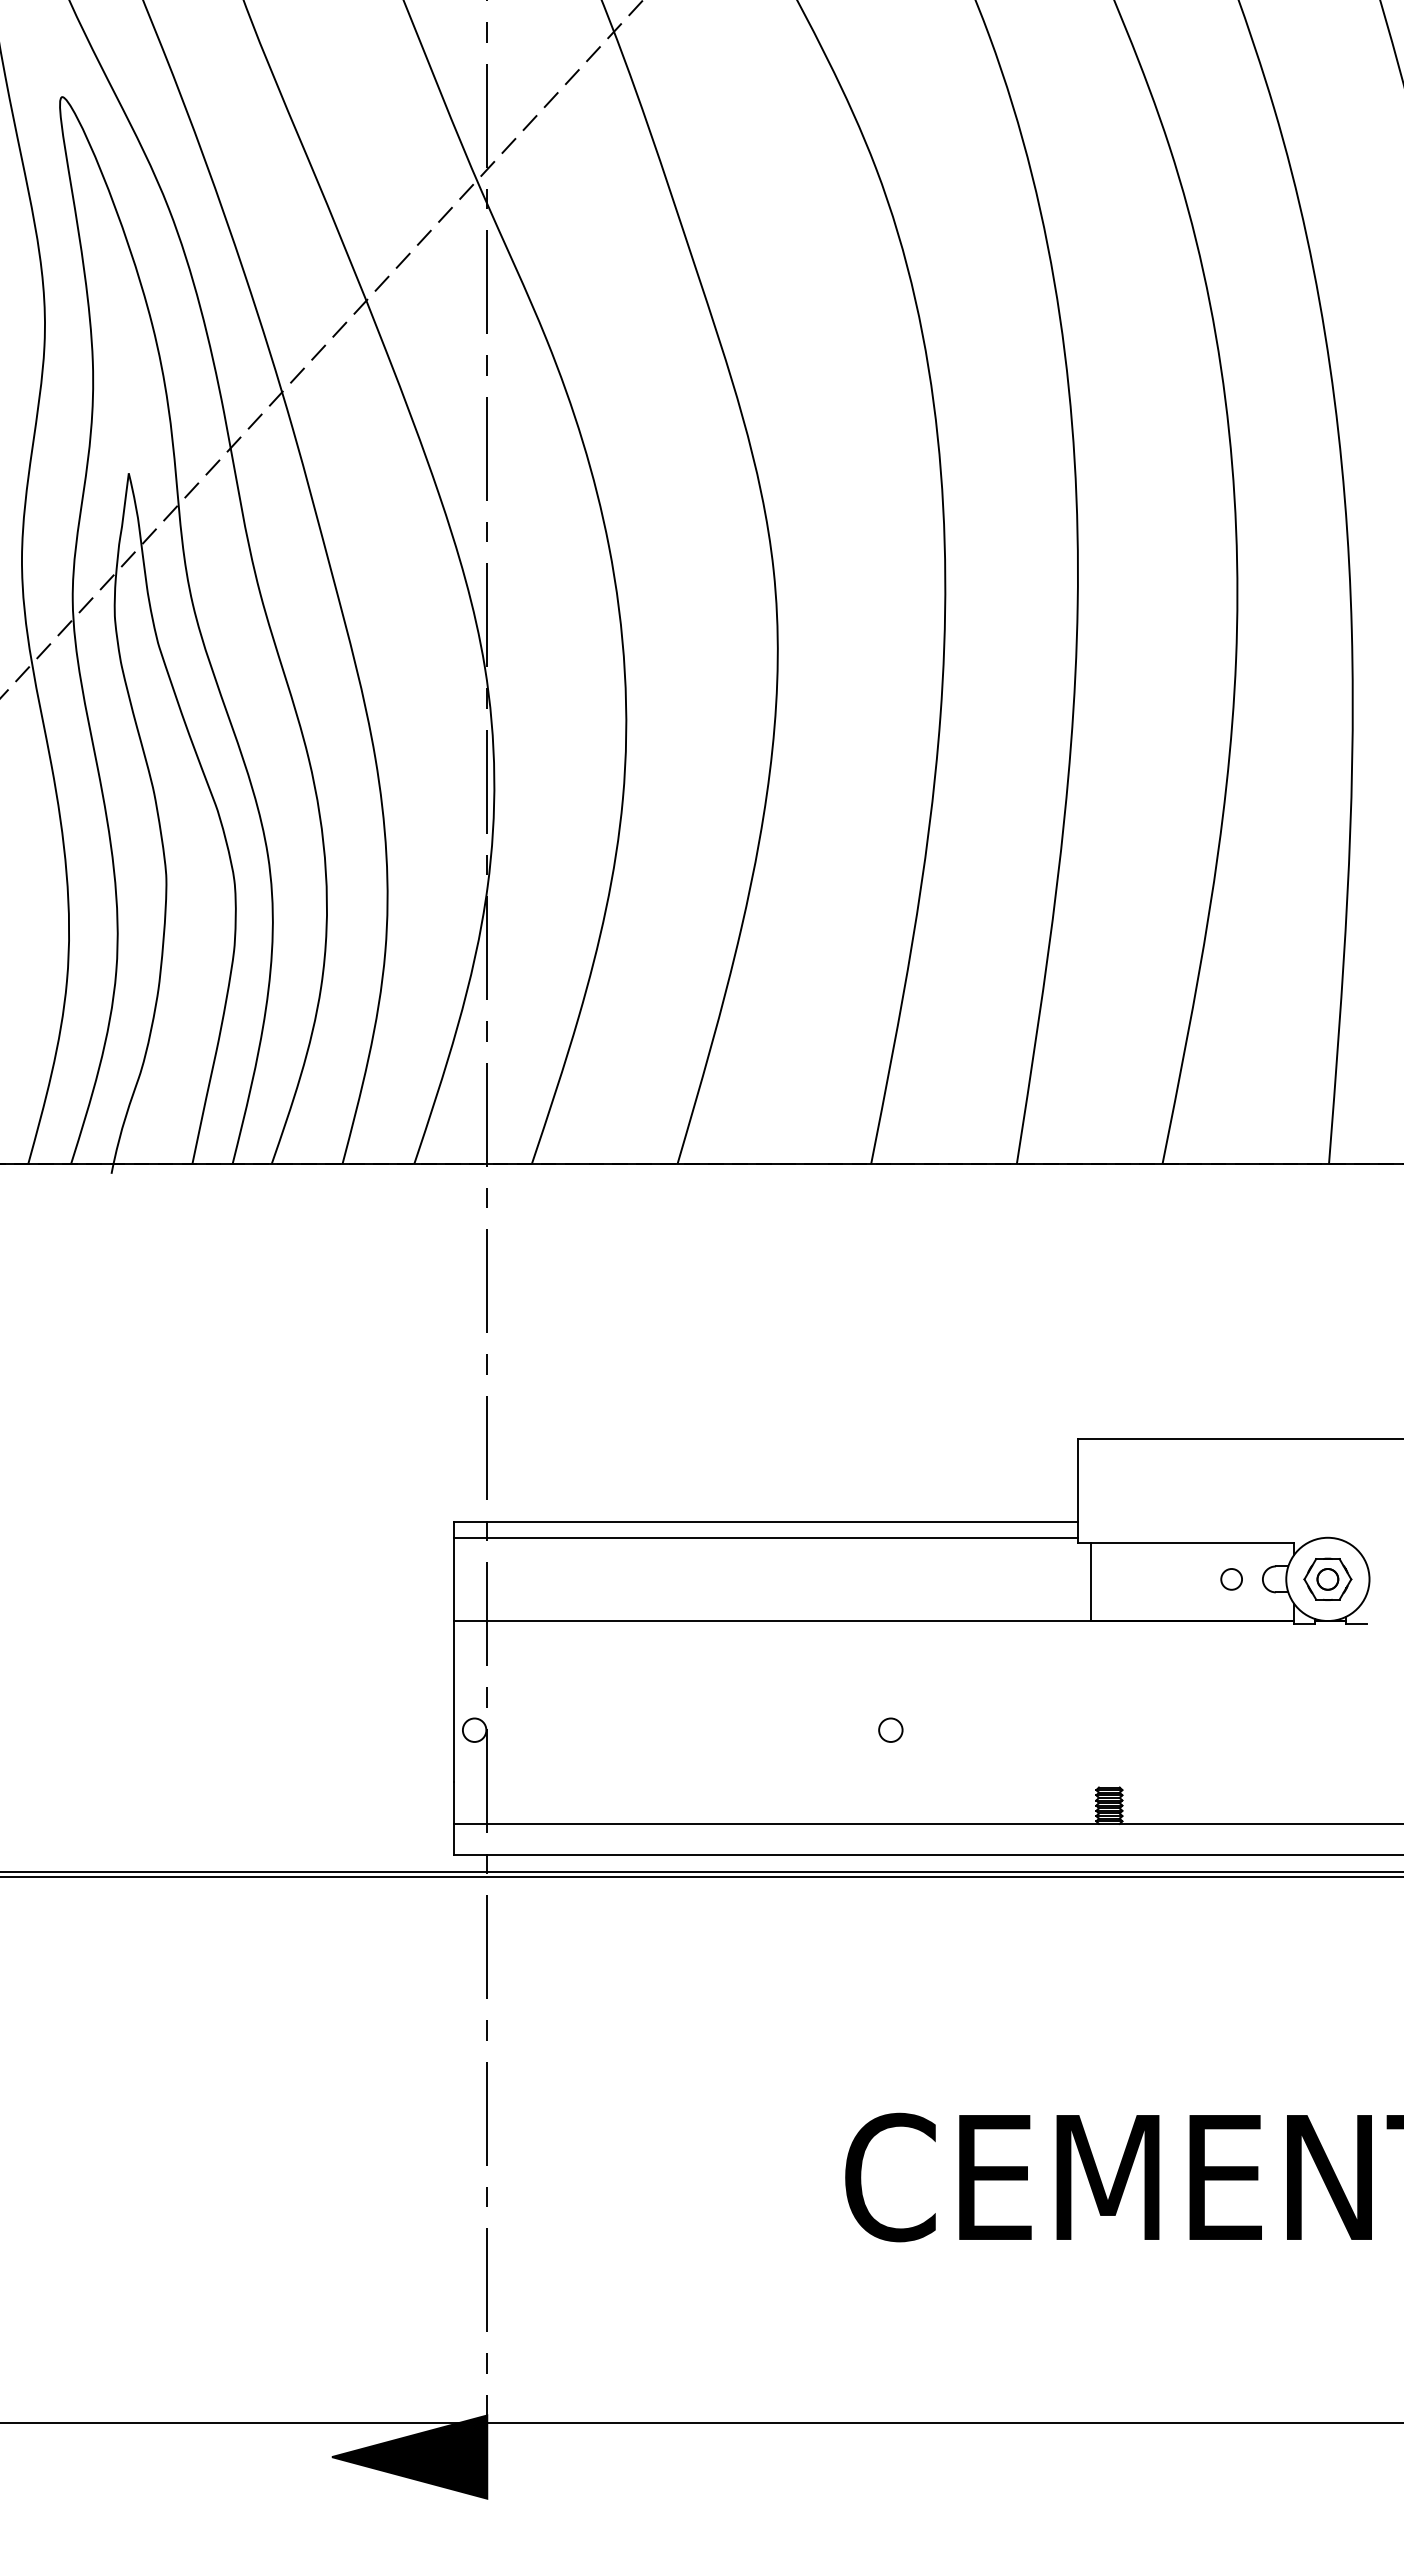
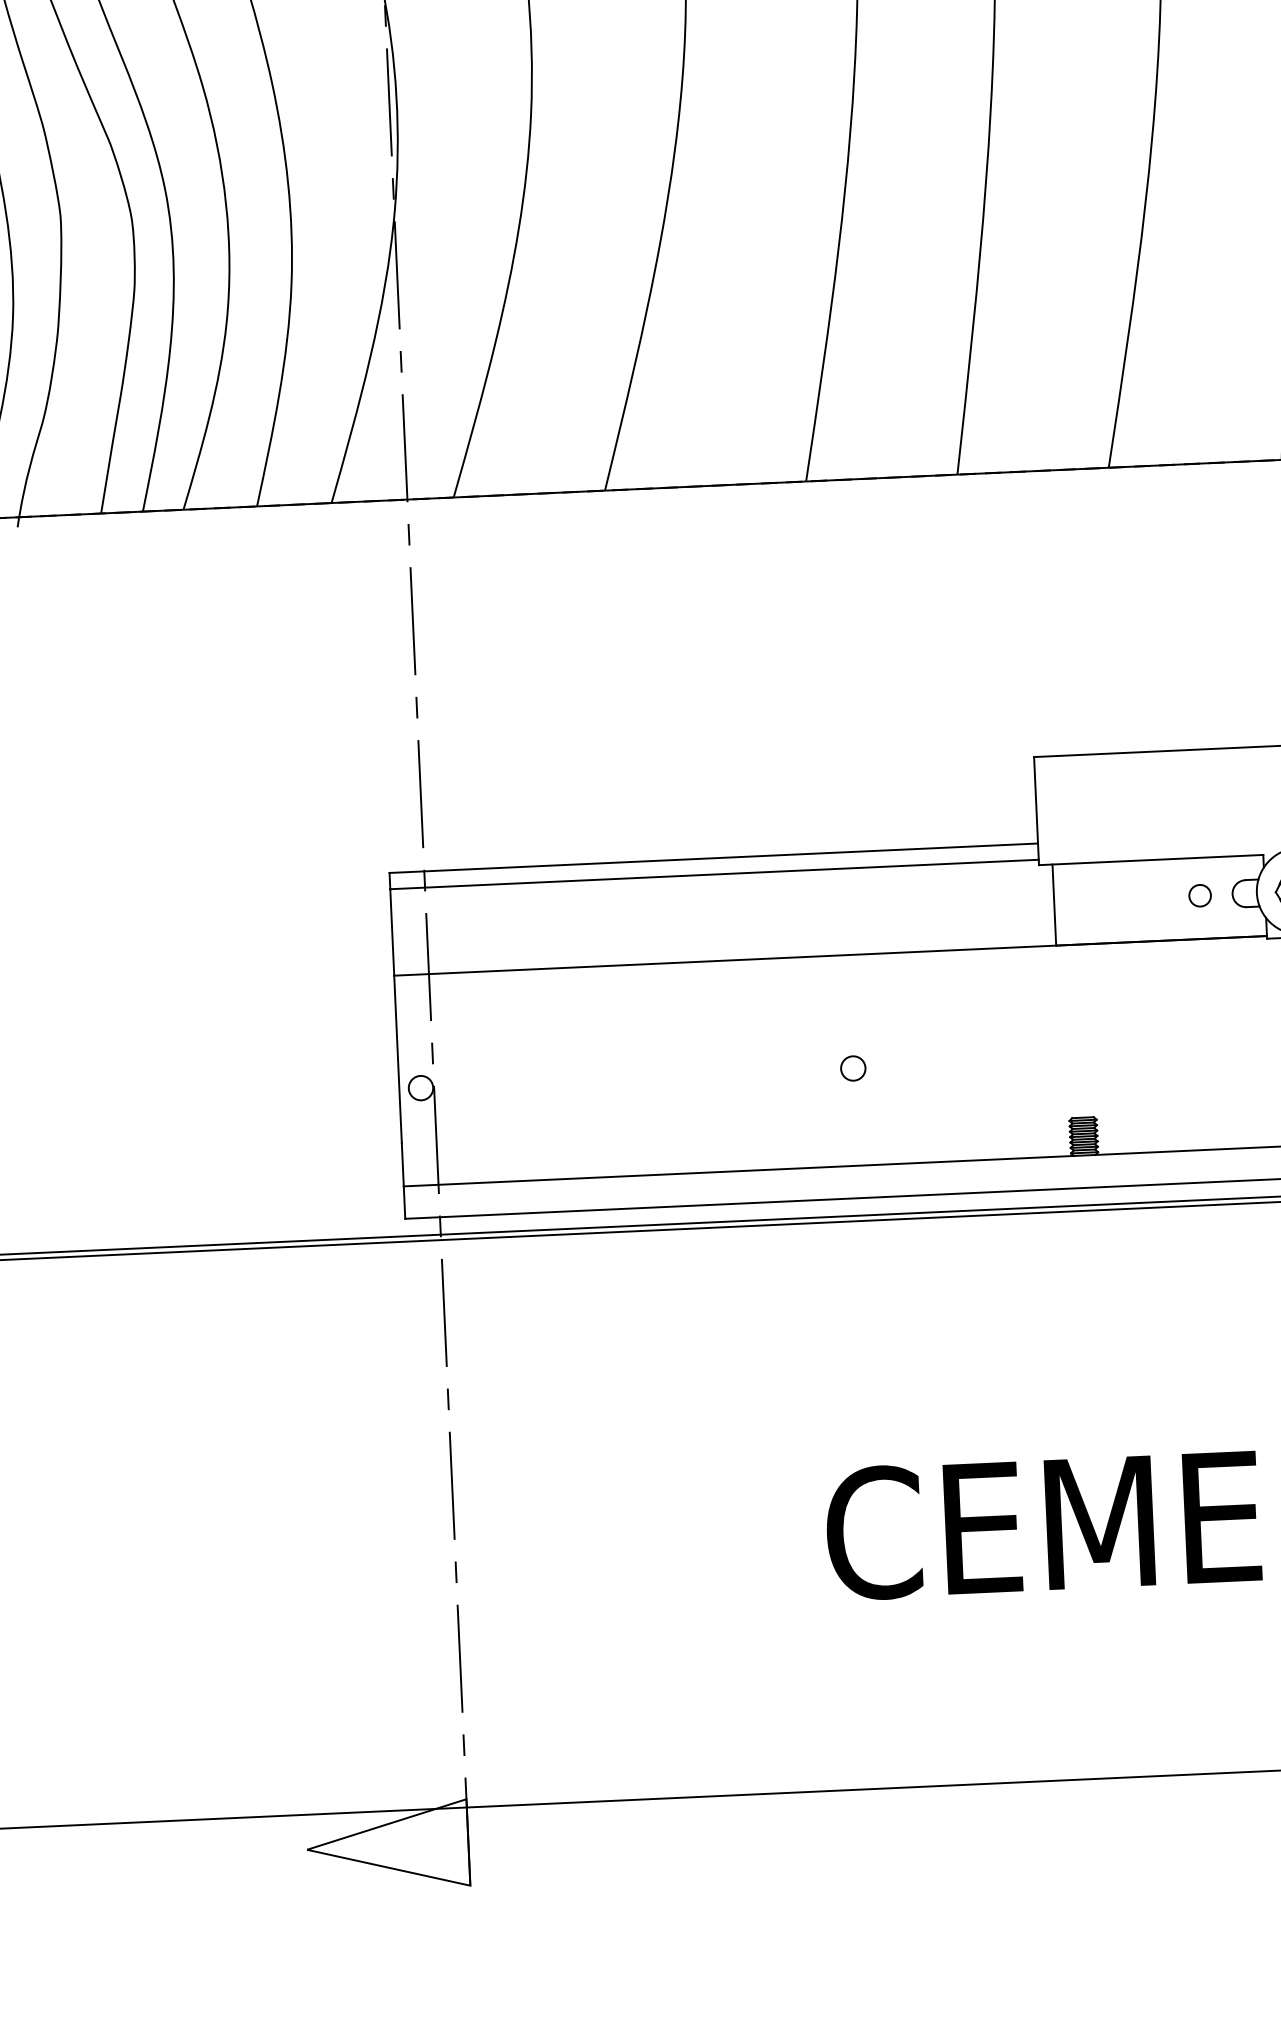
fill: (409, 2456) -> (387, 1845), removed

